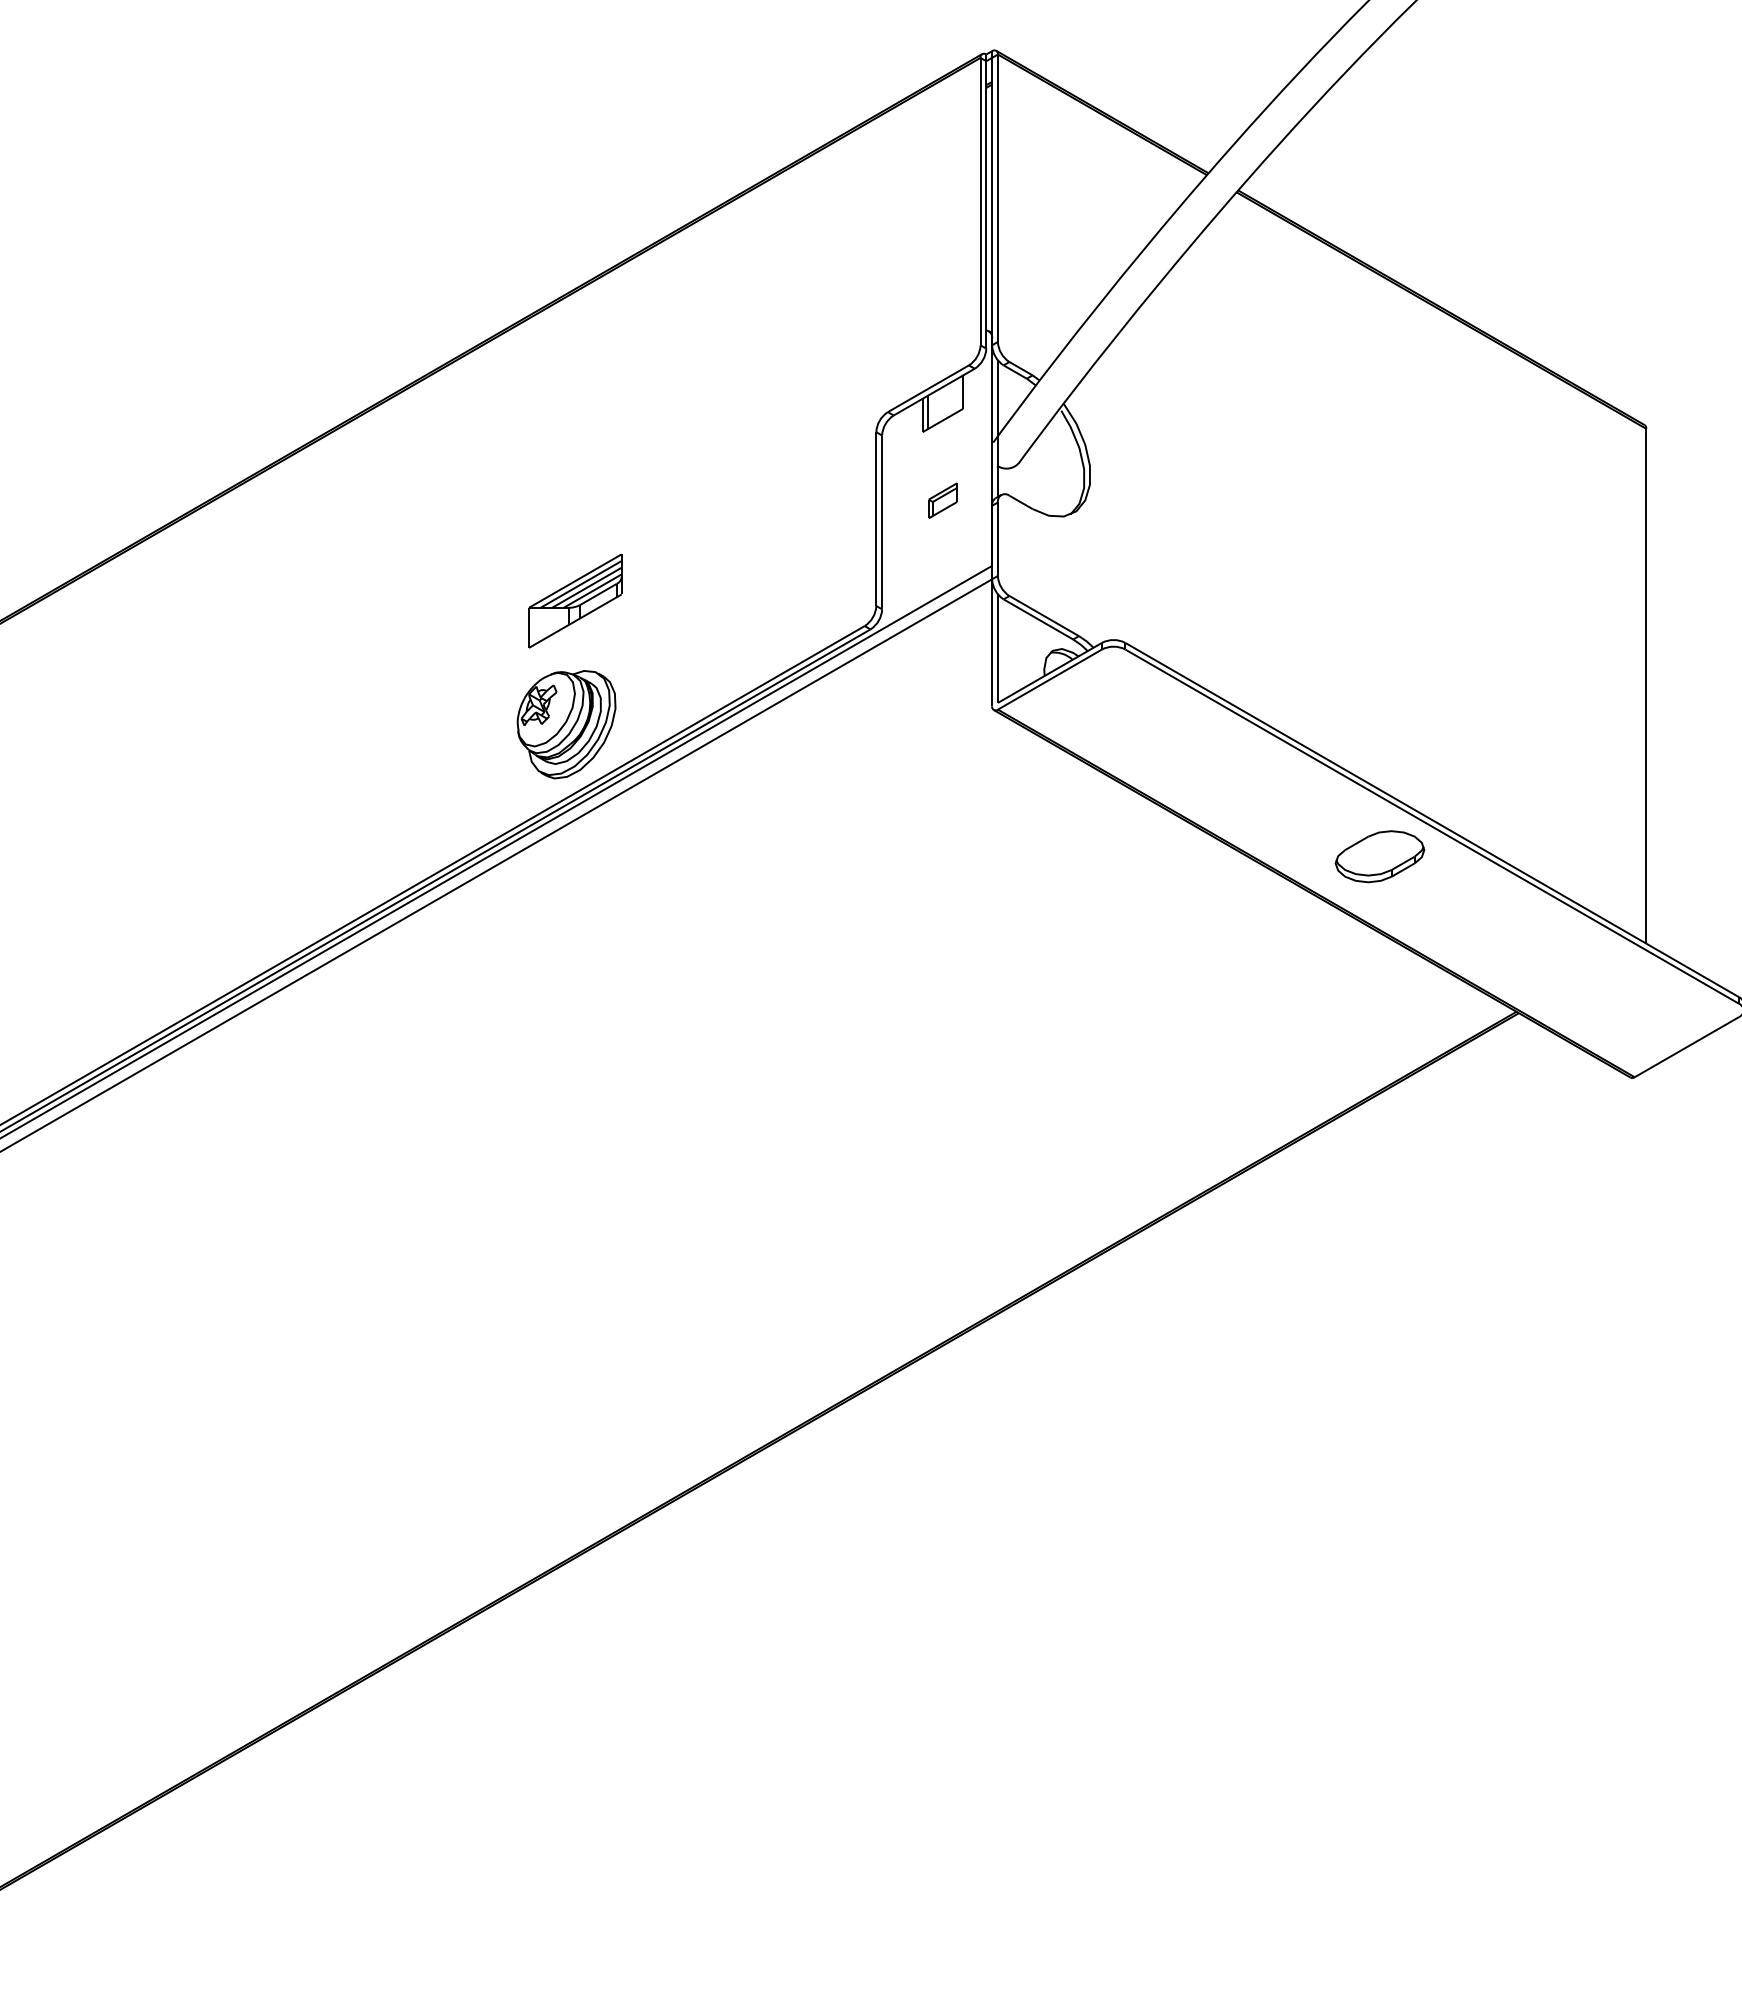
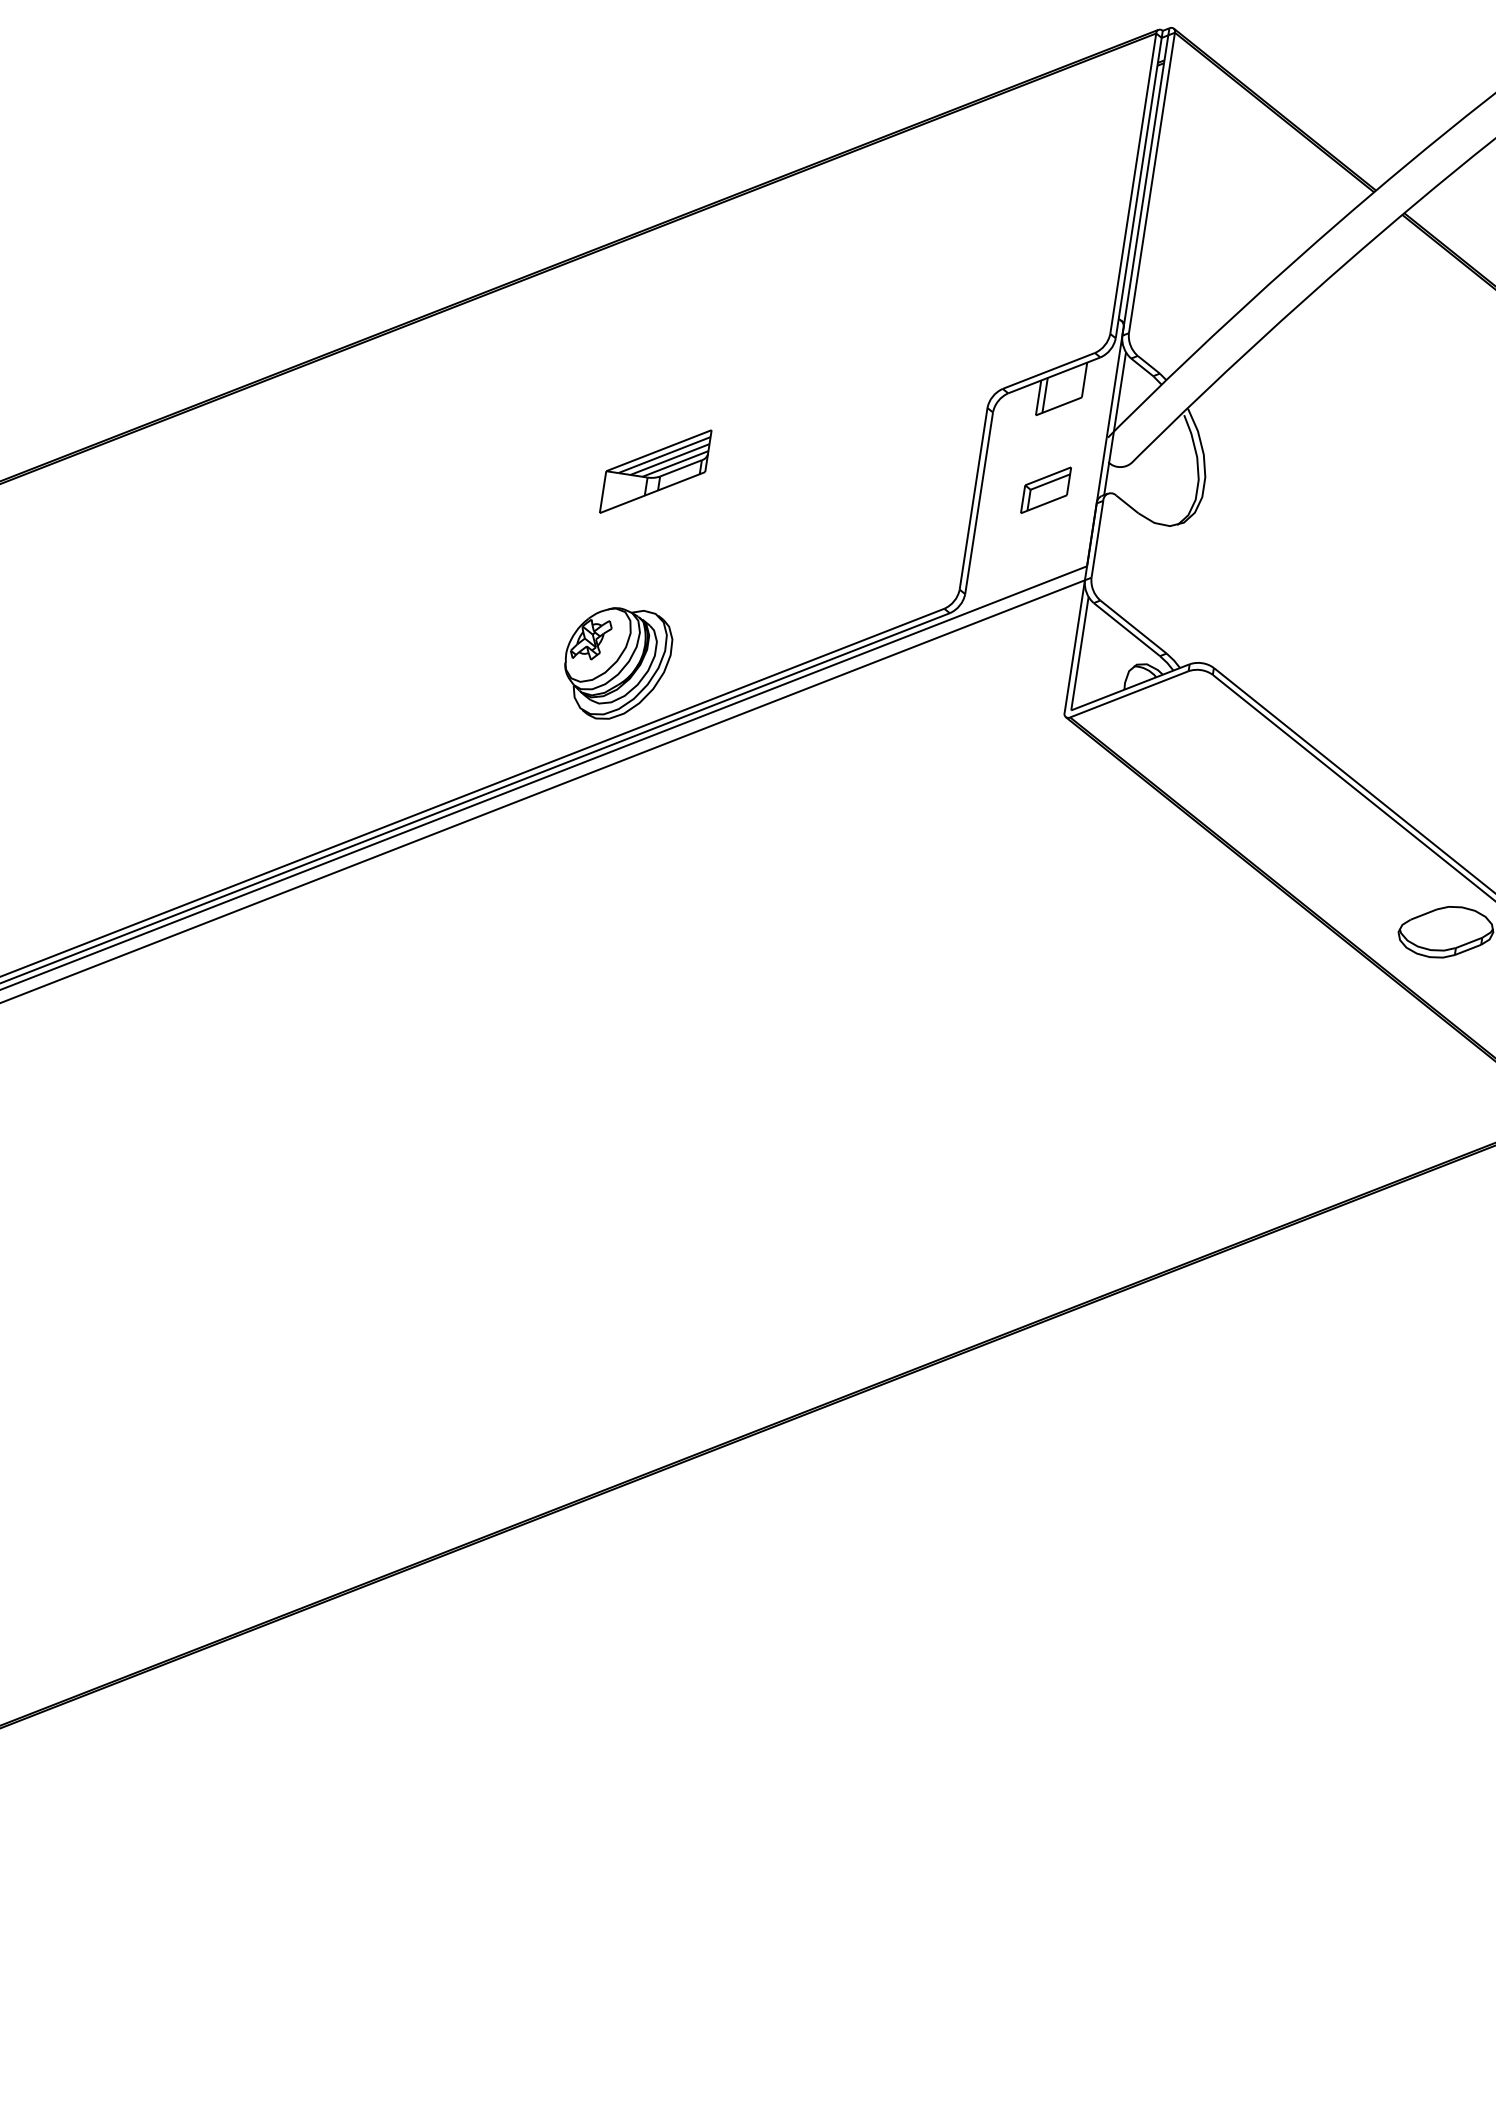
part: (942, 500) -> (1045, 489), size x1.43
part: (575, 600) -> (656, 471), moved

